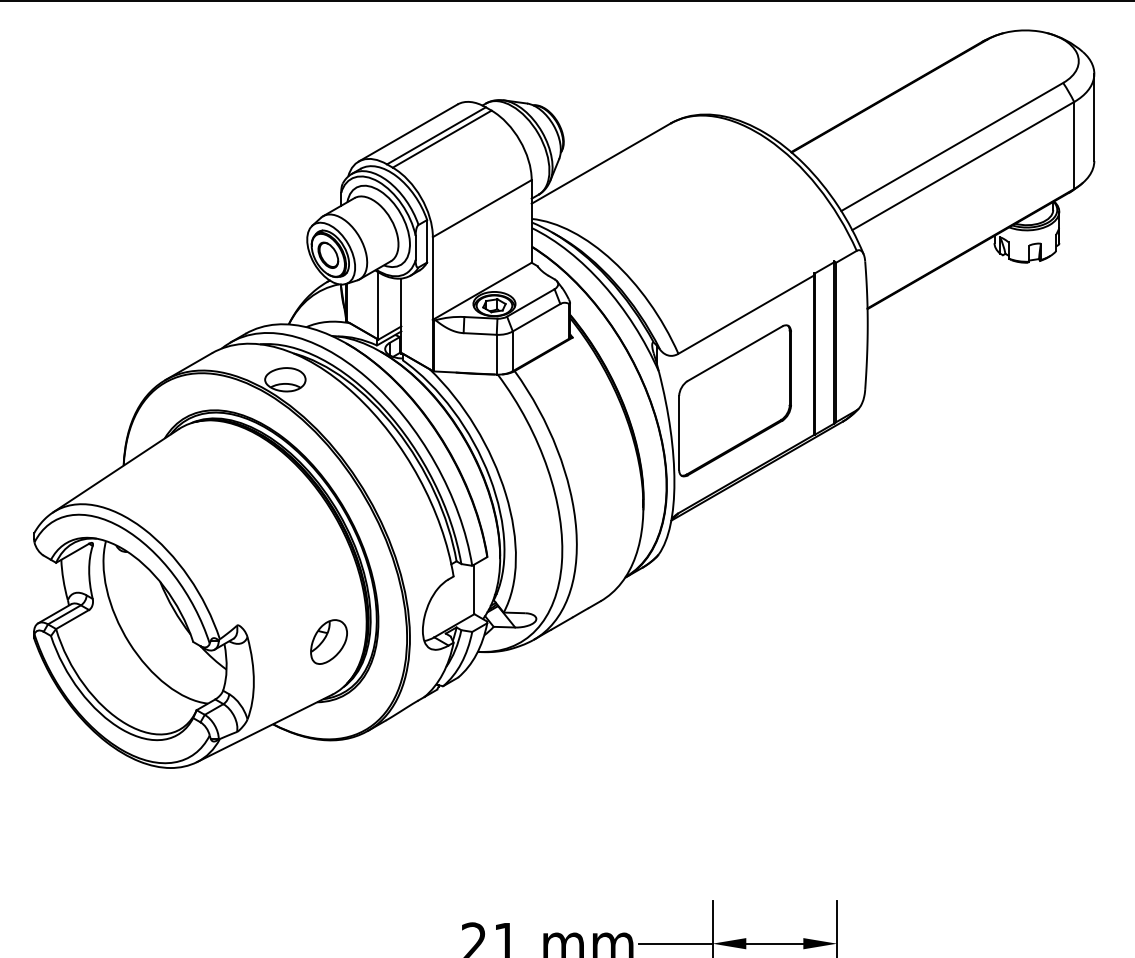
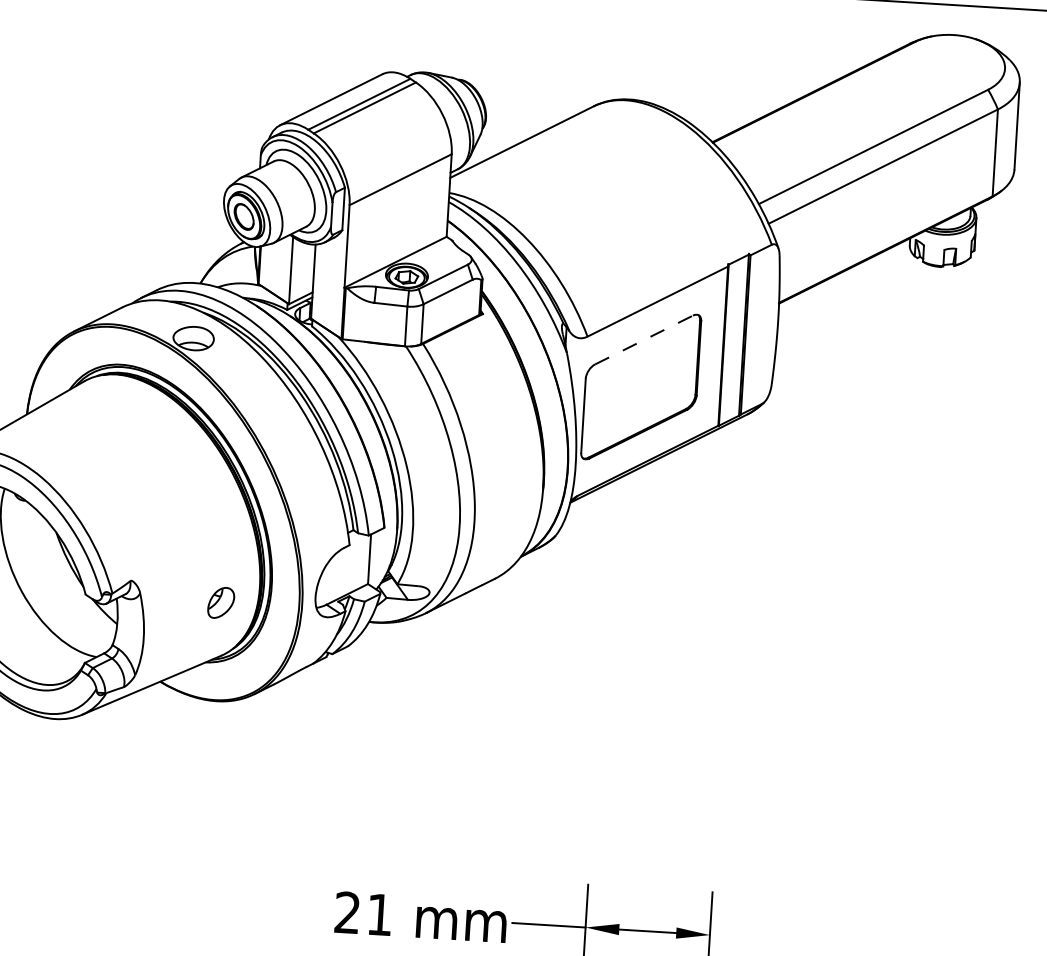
line: (735, 353) -> (644, 339), solid -> dashed
part: (328, 641) -> (220, 602), size x0.7

